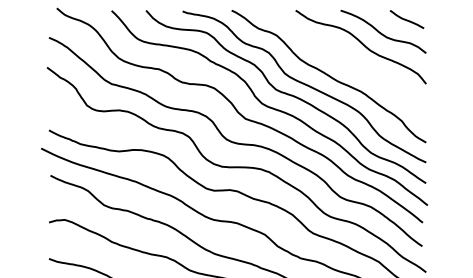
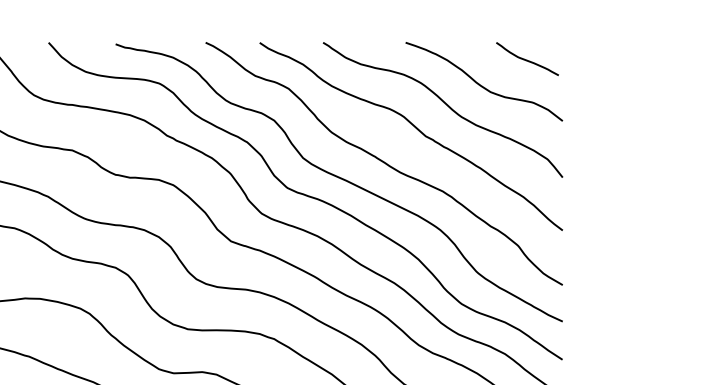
curve: (346, 58) -> (416, 130), added

